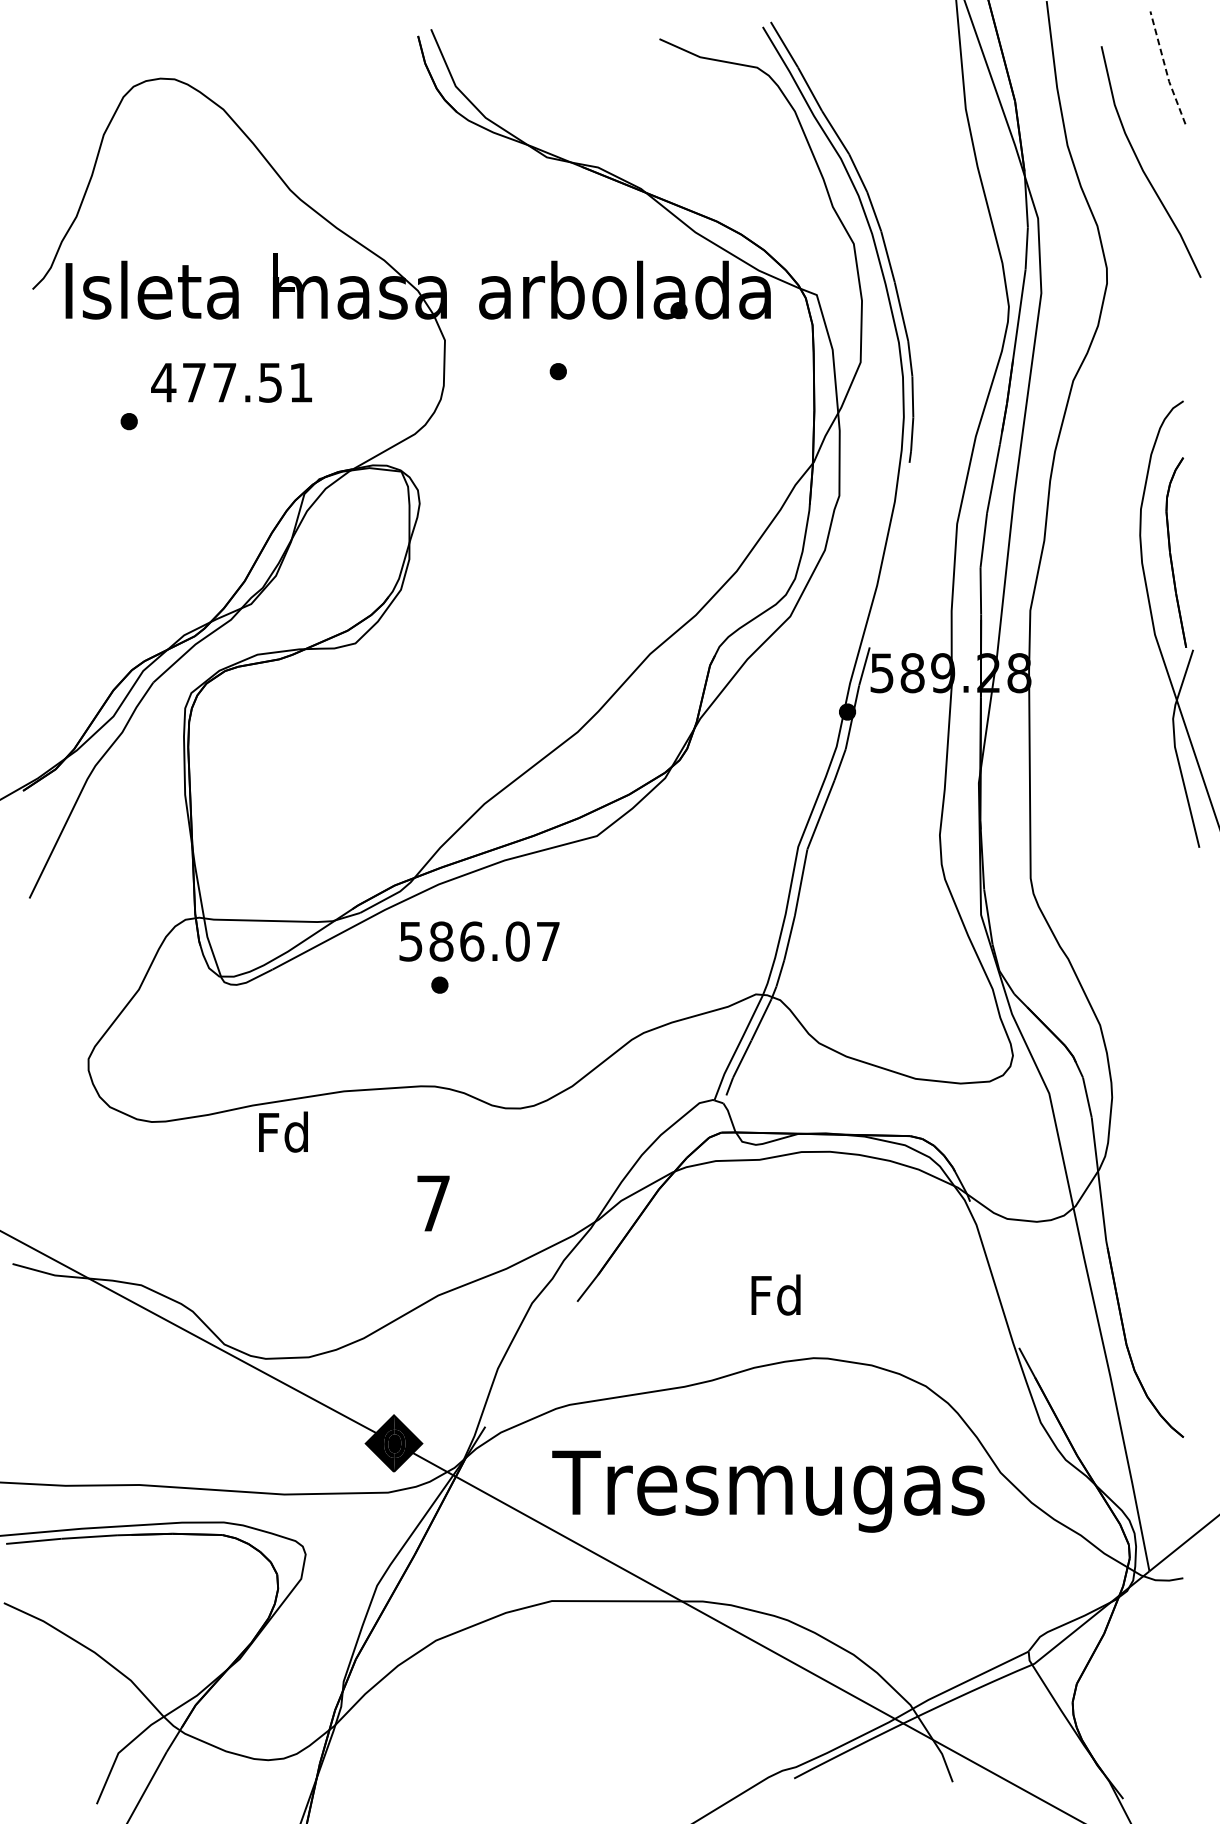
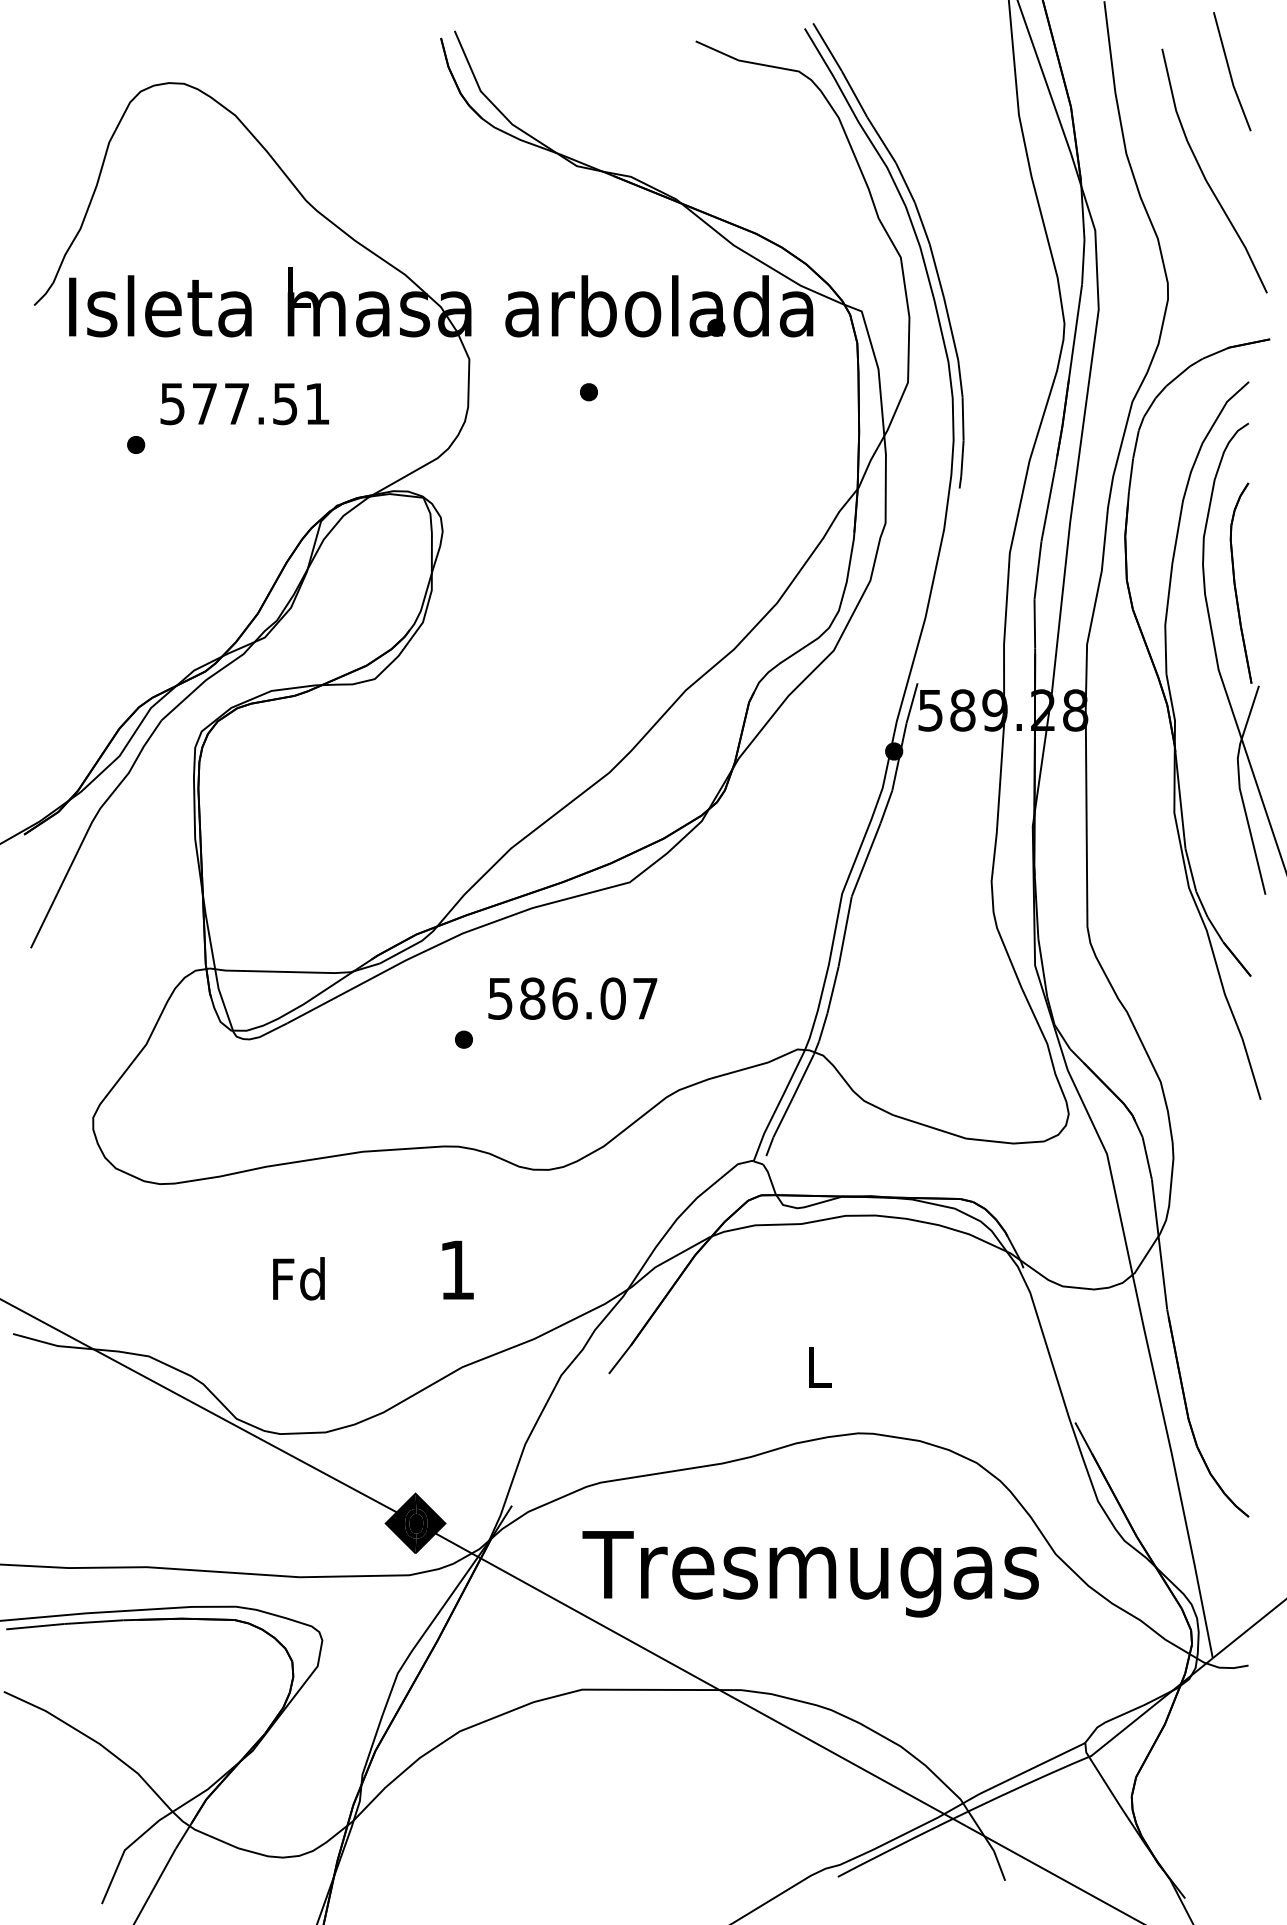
line: (1165, 68) -> (1229, 72), dashed -> solid
text: (163, 383) -> (172, 404), 477.51 -> 577.51
part: (1114, 680) -> (1175, 718), added
text: (479, 941) -> (572, 998), moved
text: (283, 1131) -> (298, 1278), moved
text: (433, 1202) -> (457, 1269), 7 -> 1
text: (775, 1294) -> (818, 1366), Fd -> L

